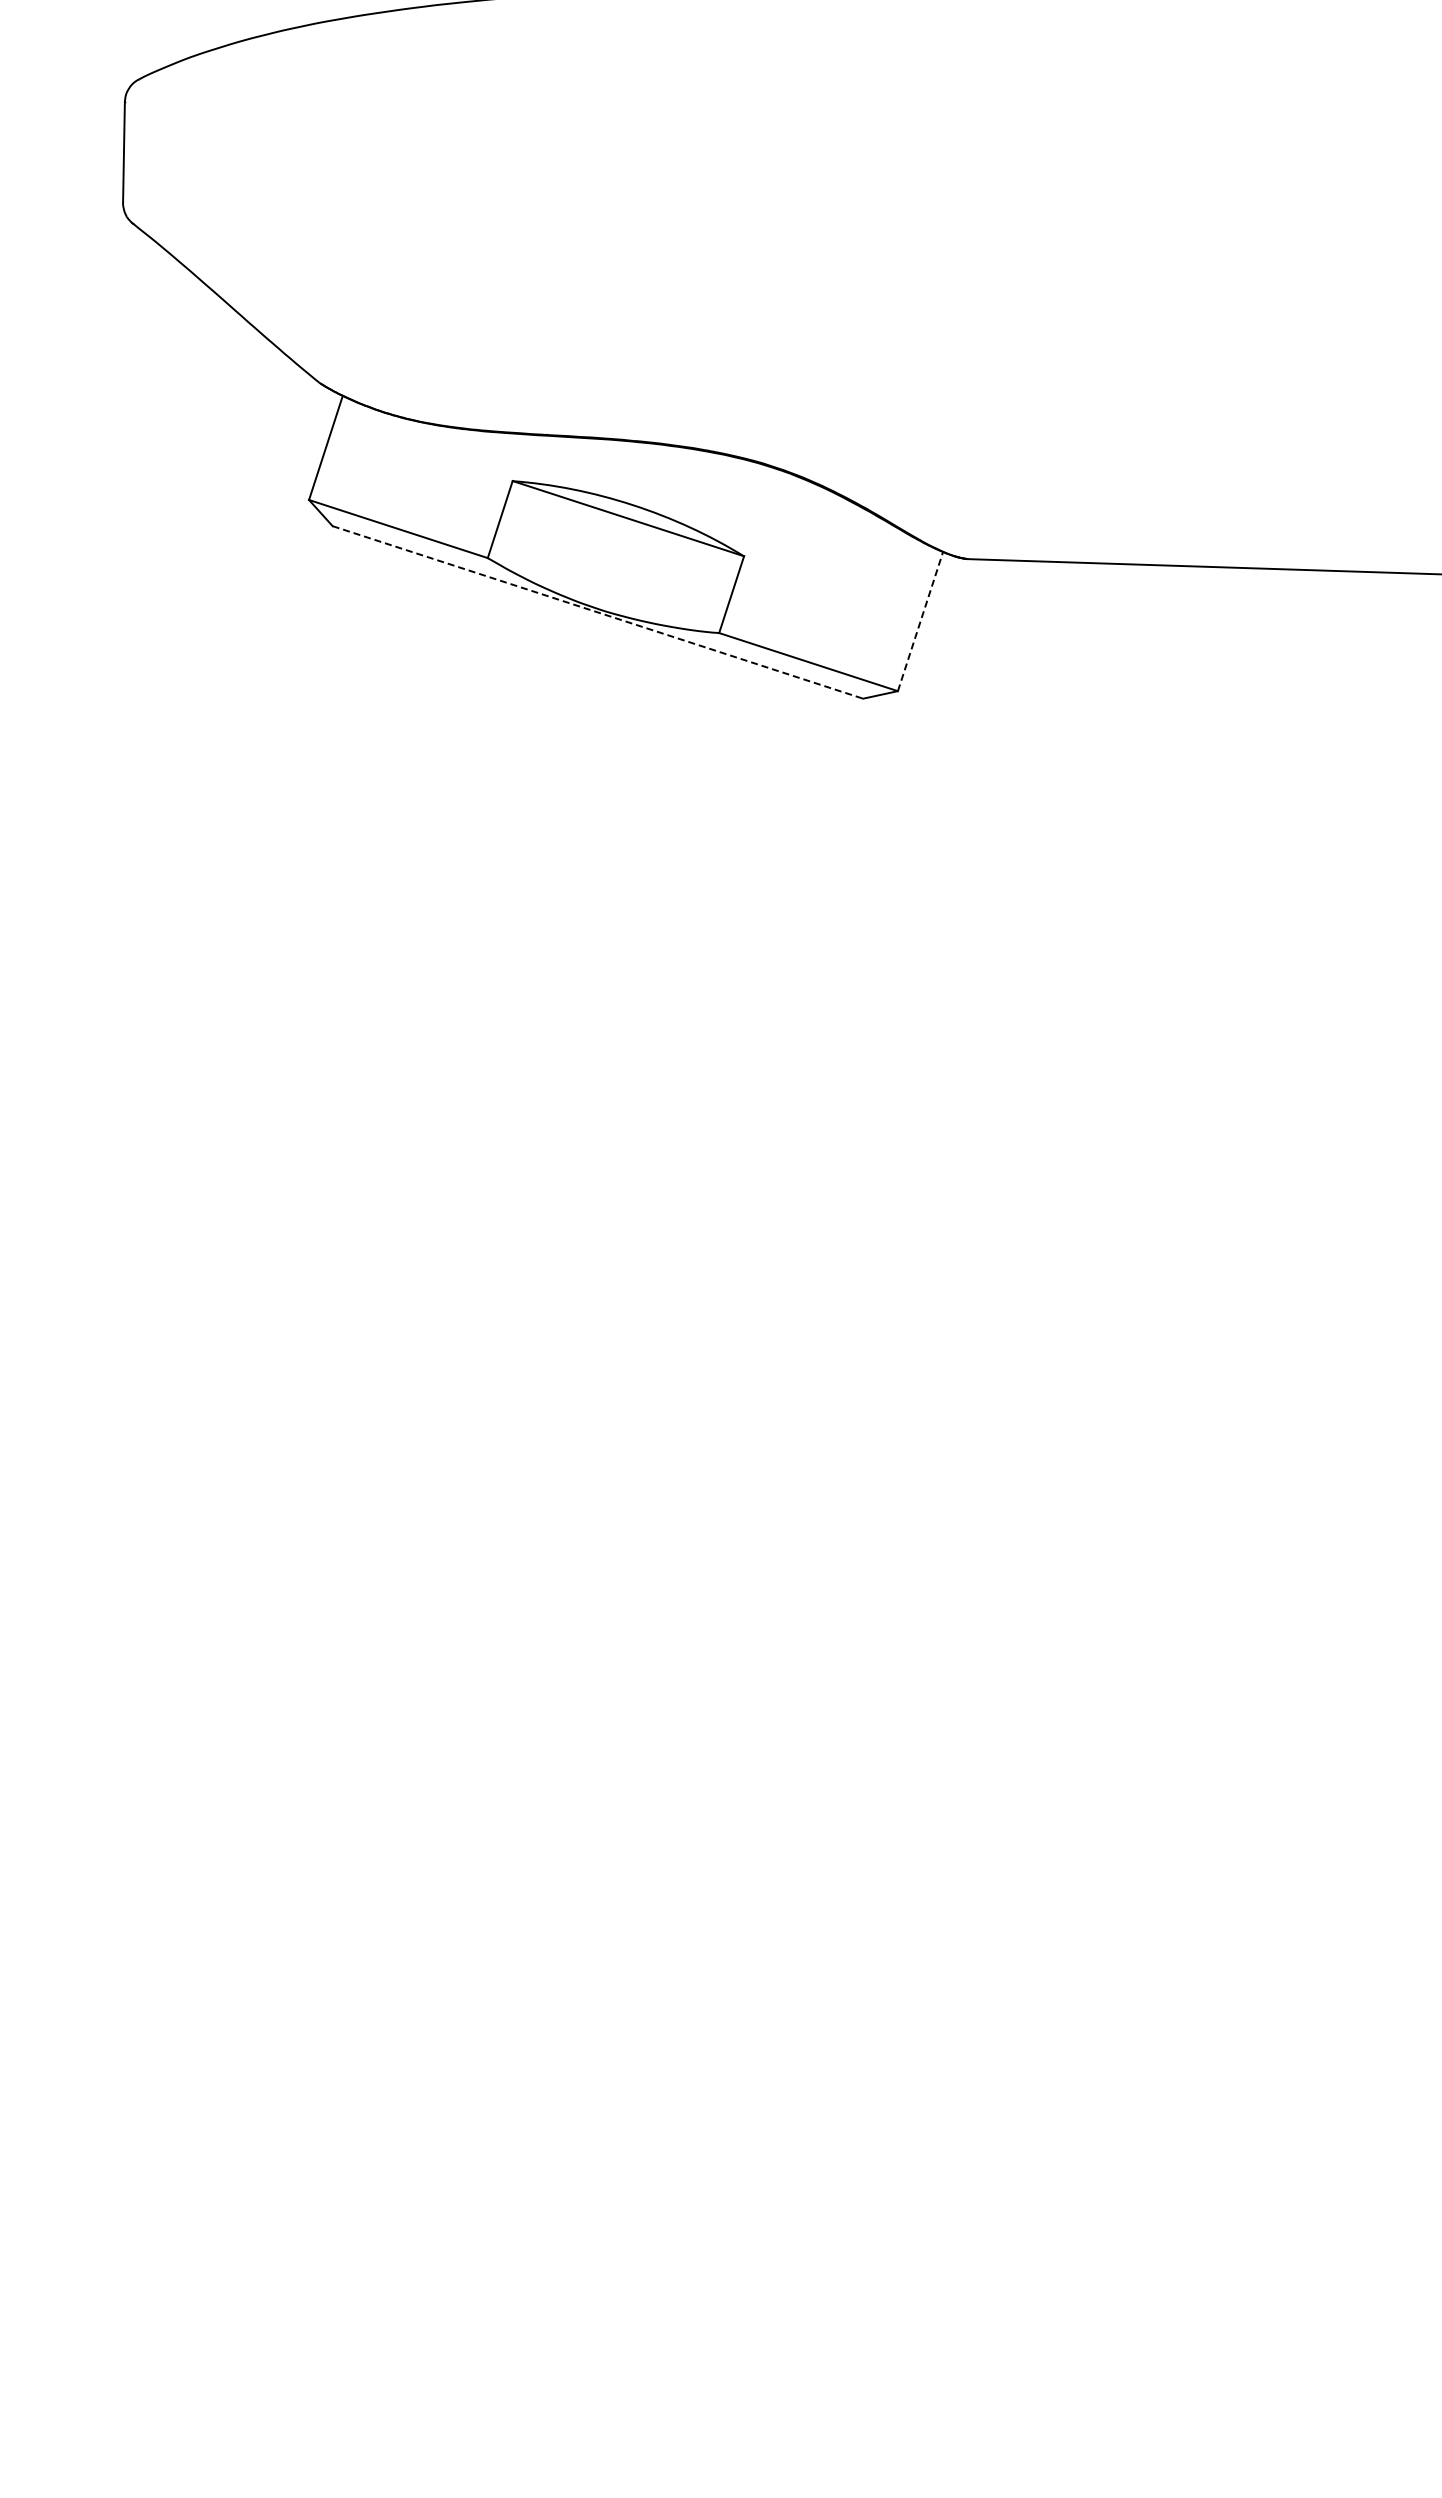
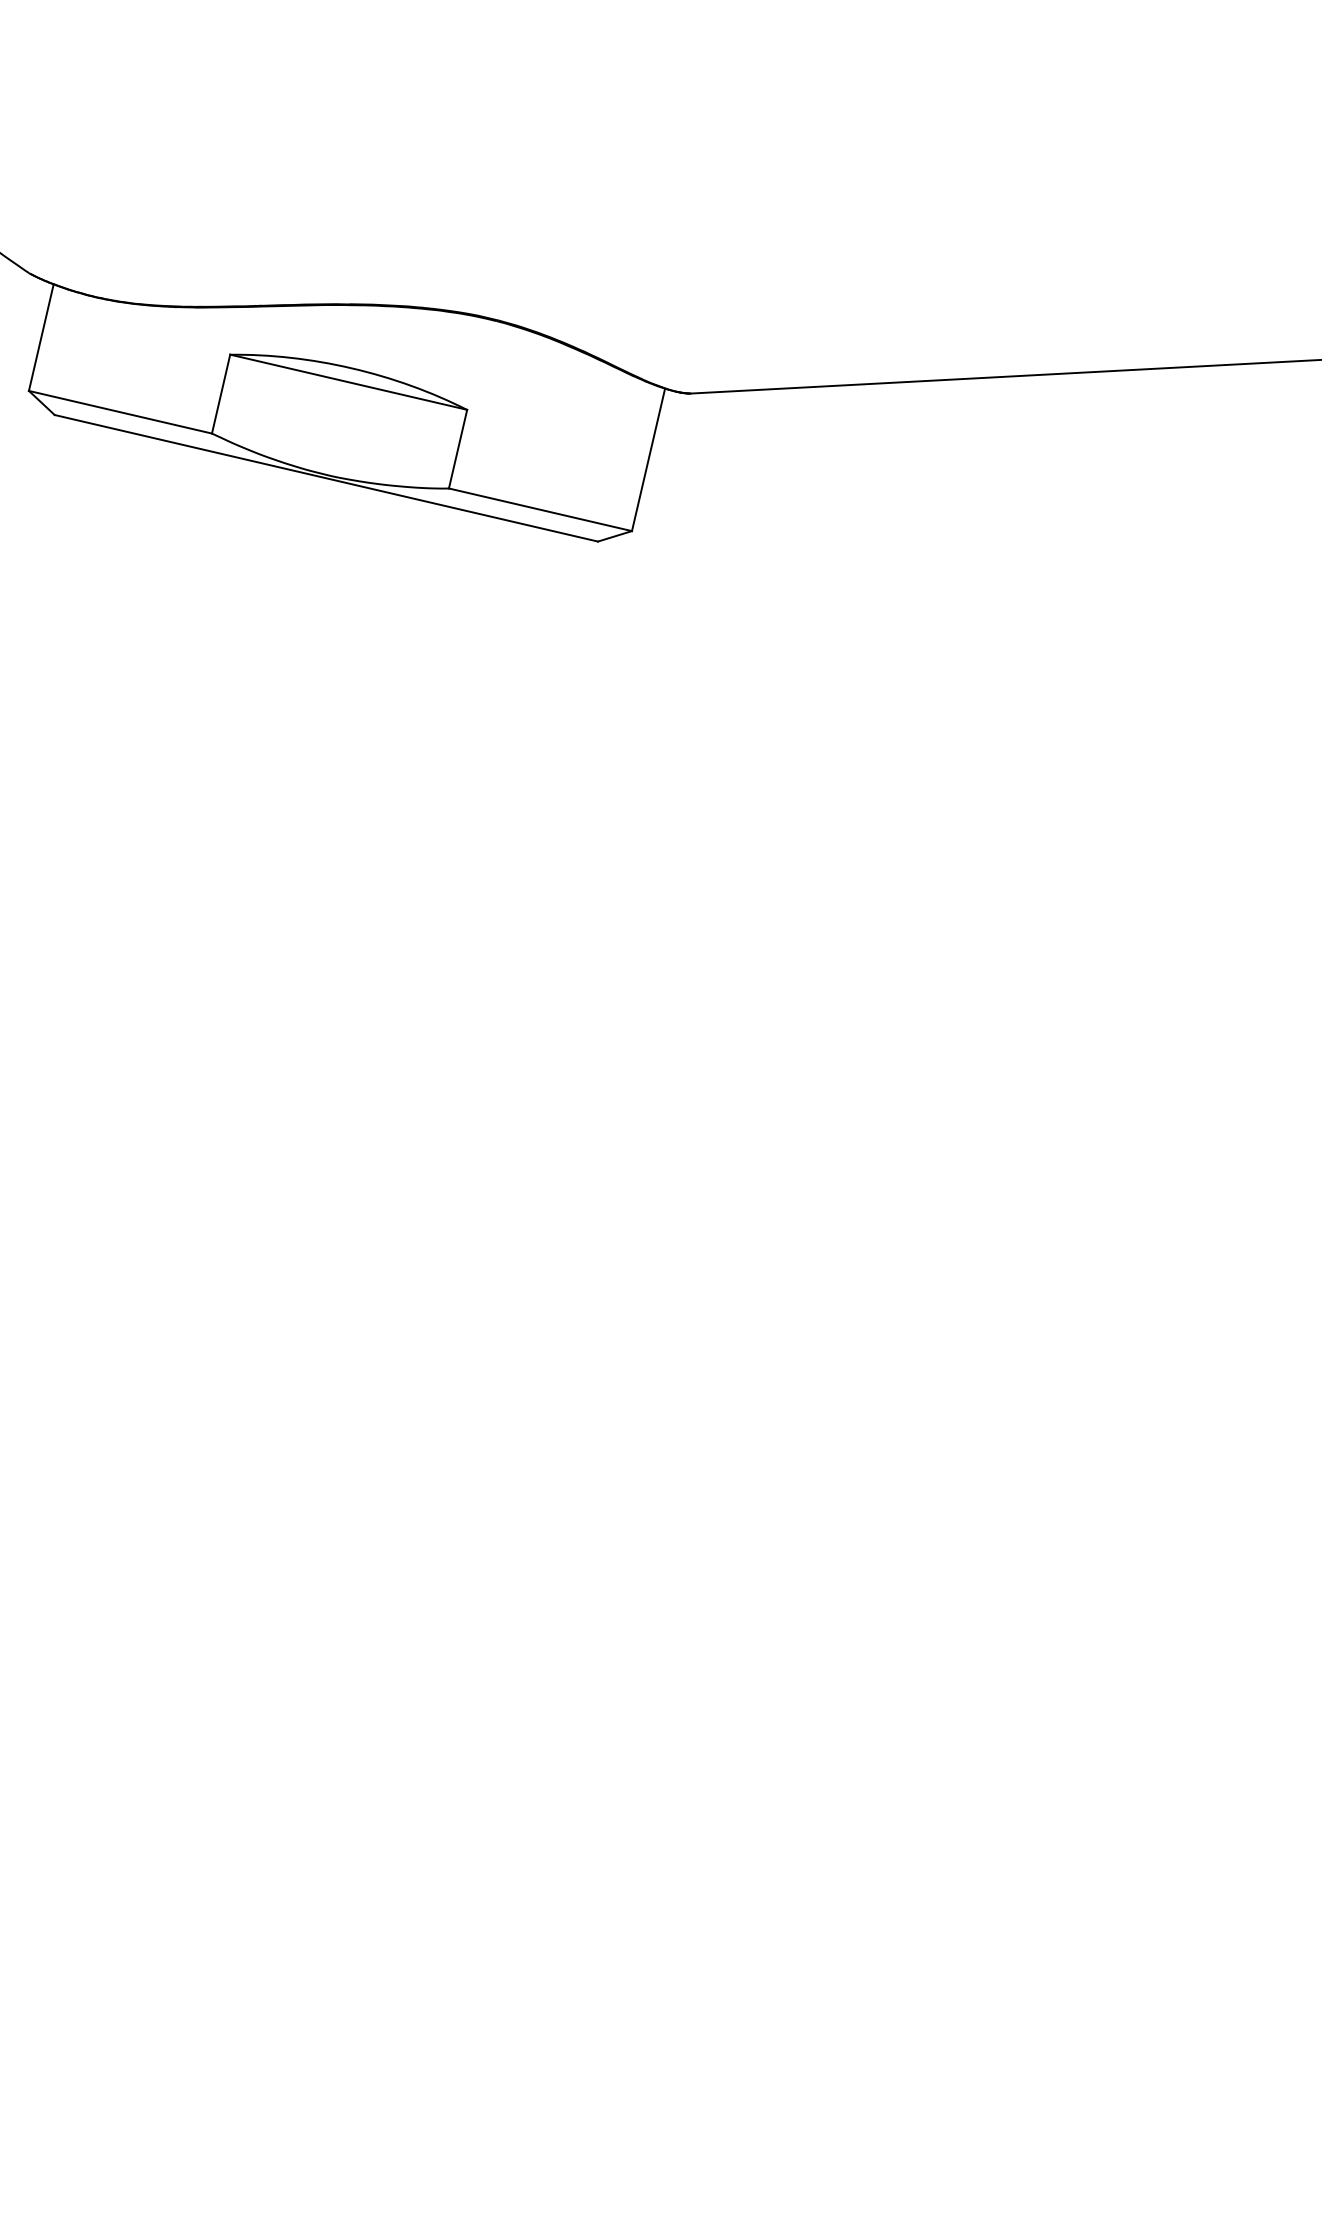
line: (597, 612) -> (325, 478), dashed -> solid
line: (920, 621) -> (648, 459), dashed -> solid

